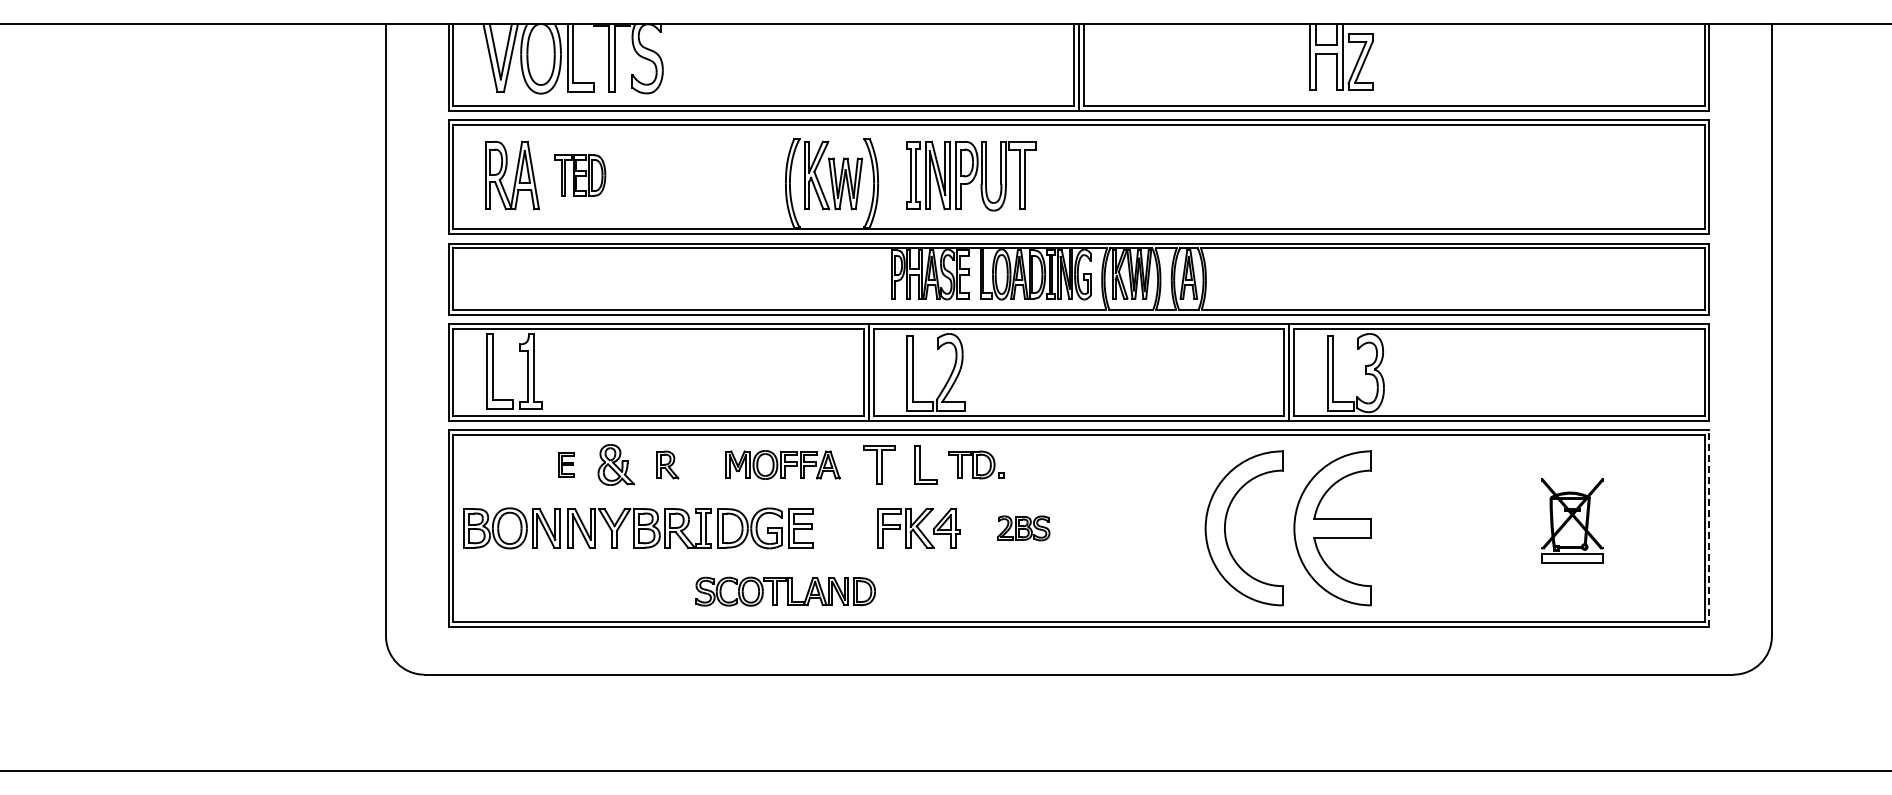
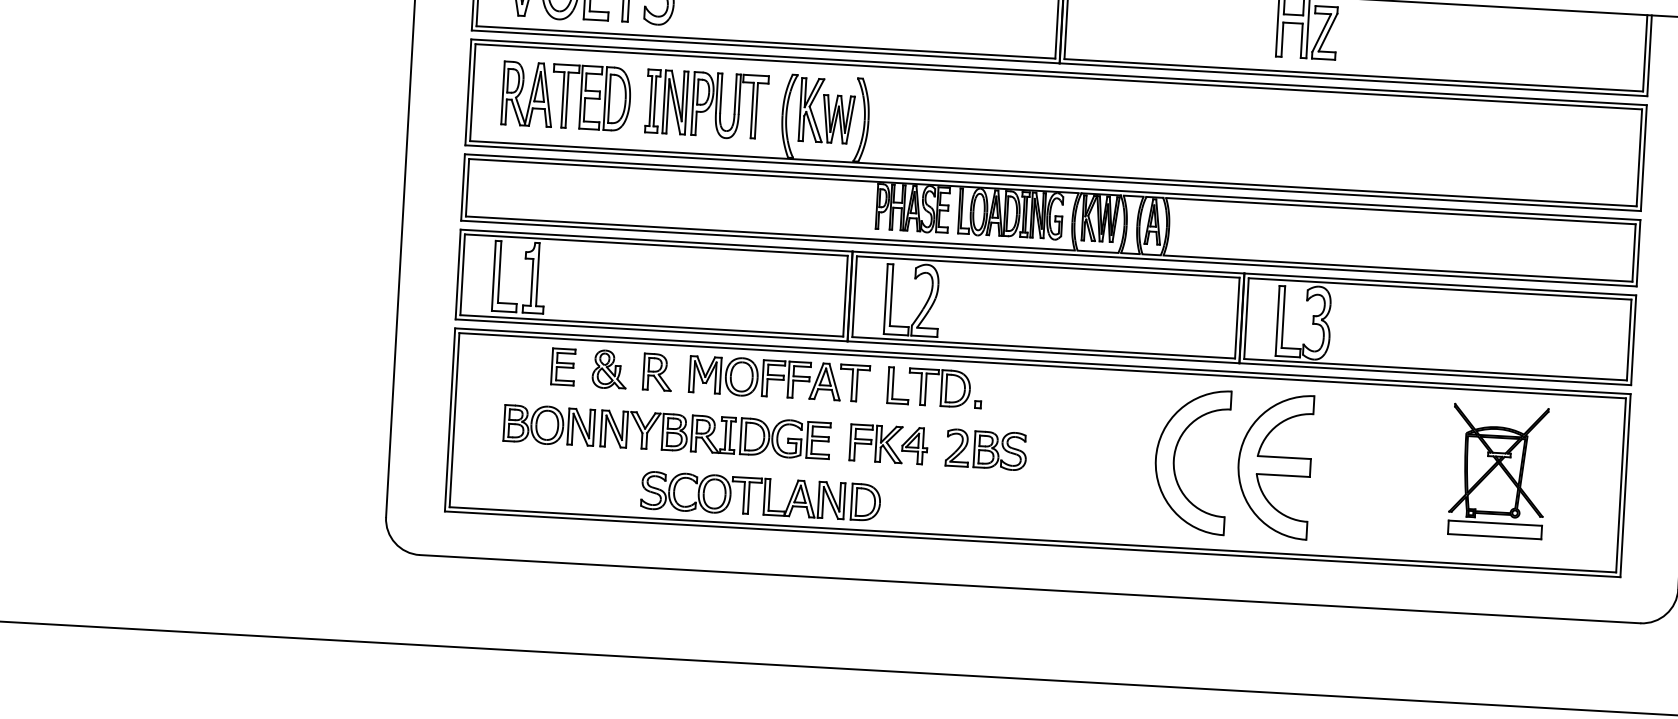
part: (580, 175) -> (591, 97), size x1.67
part: (971, 175) -> (707, 104), moved
part: (566, 464) -> (563, 366), size x1.67
part: (667, 464) -> (657, 371), size x1.43
part: (782, 464) -> (764, 377), size x1.43
part: (975, 464) -> (944, 387), size x1.43
part: (1572, 520) -> (1498, 471), size x1.67
line: (1709, 527) -> (1625, 484), dashed -> solid
part: (638, 528) -> (667, 432), moved
part: (1023, 528) -> (986, 449), size x1.67
part: (785, 591) -> (760, 496), size x1.43

